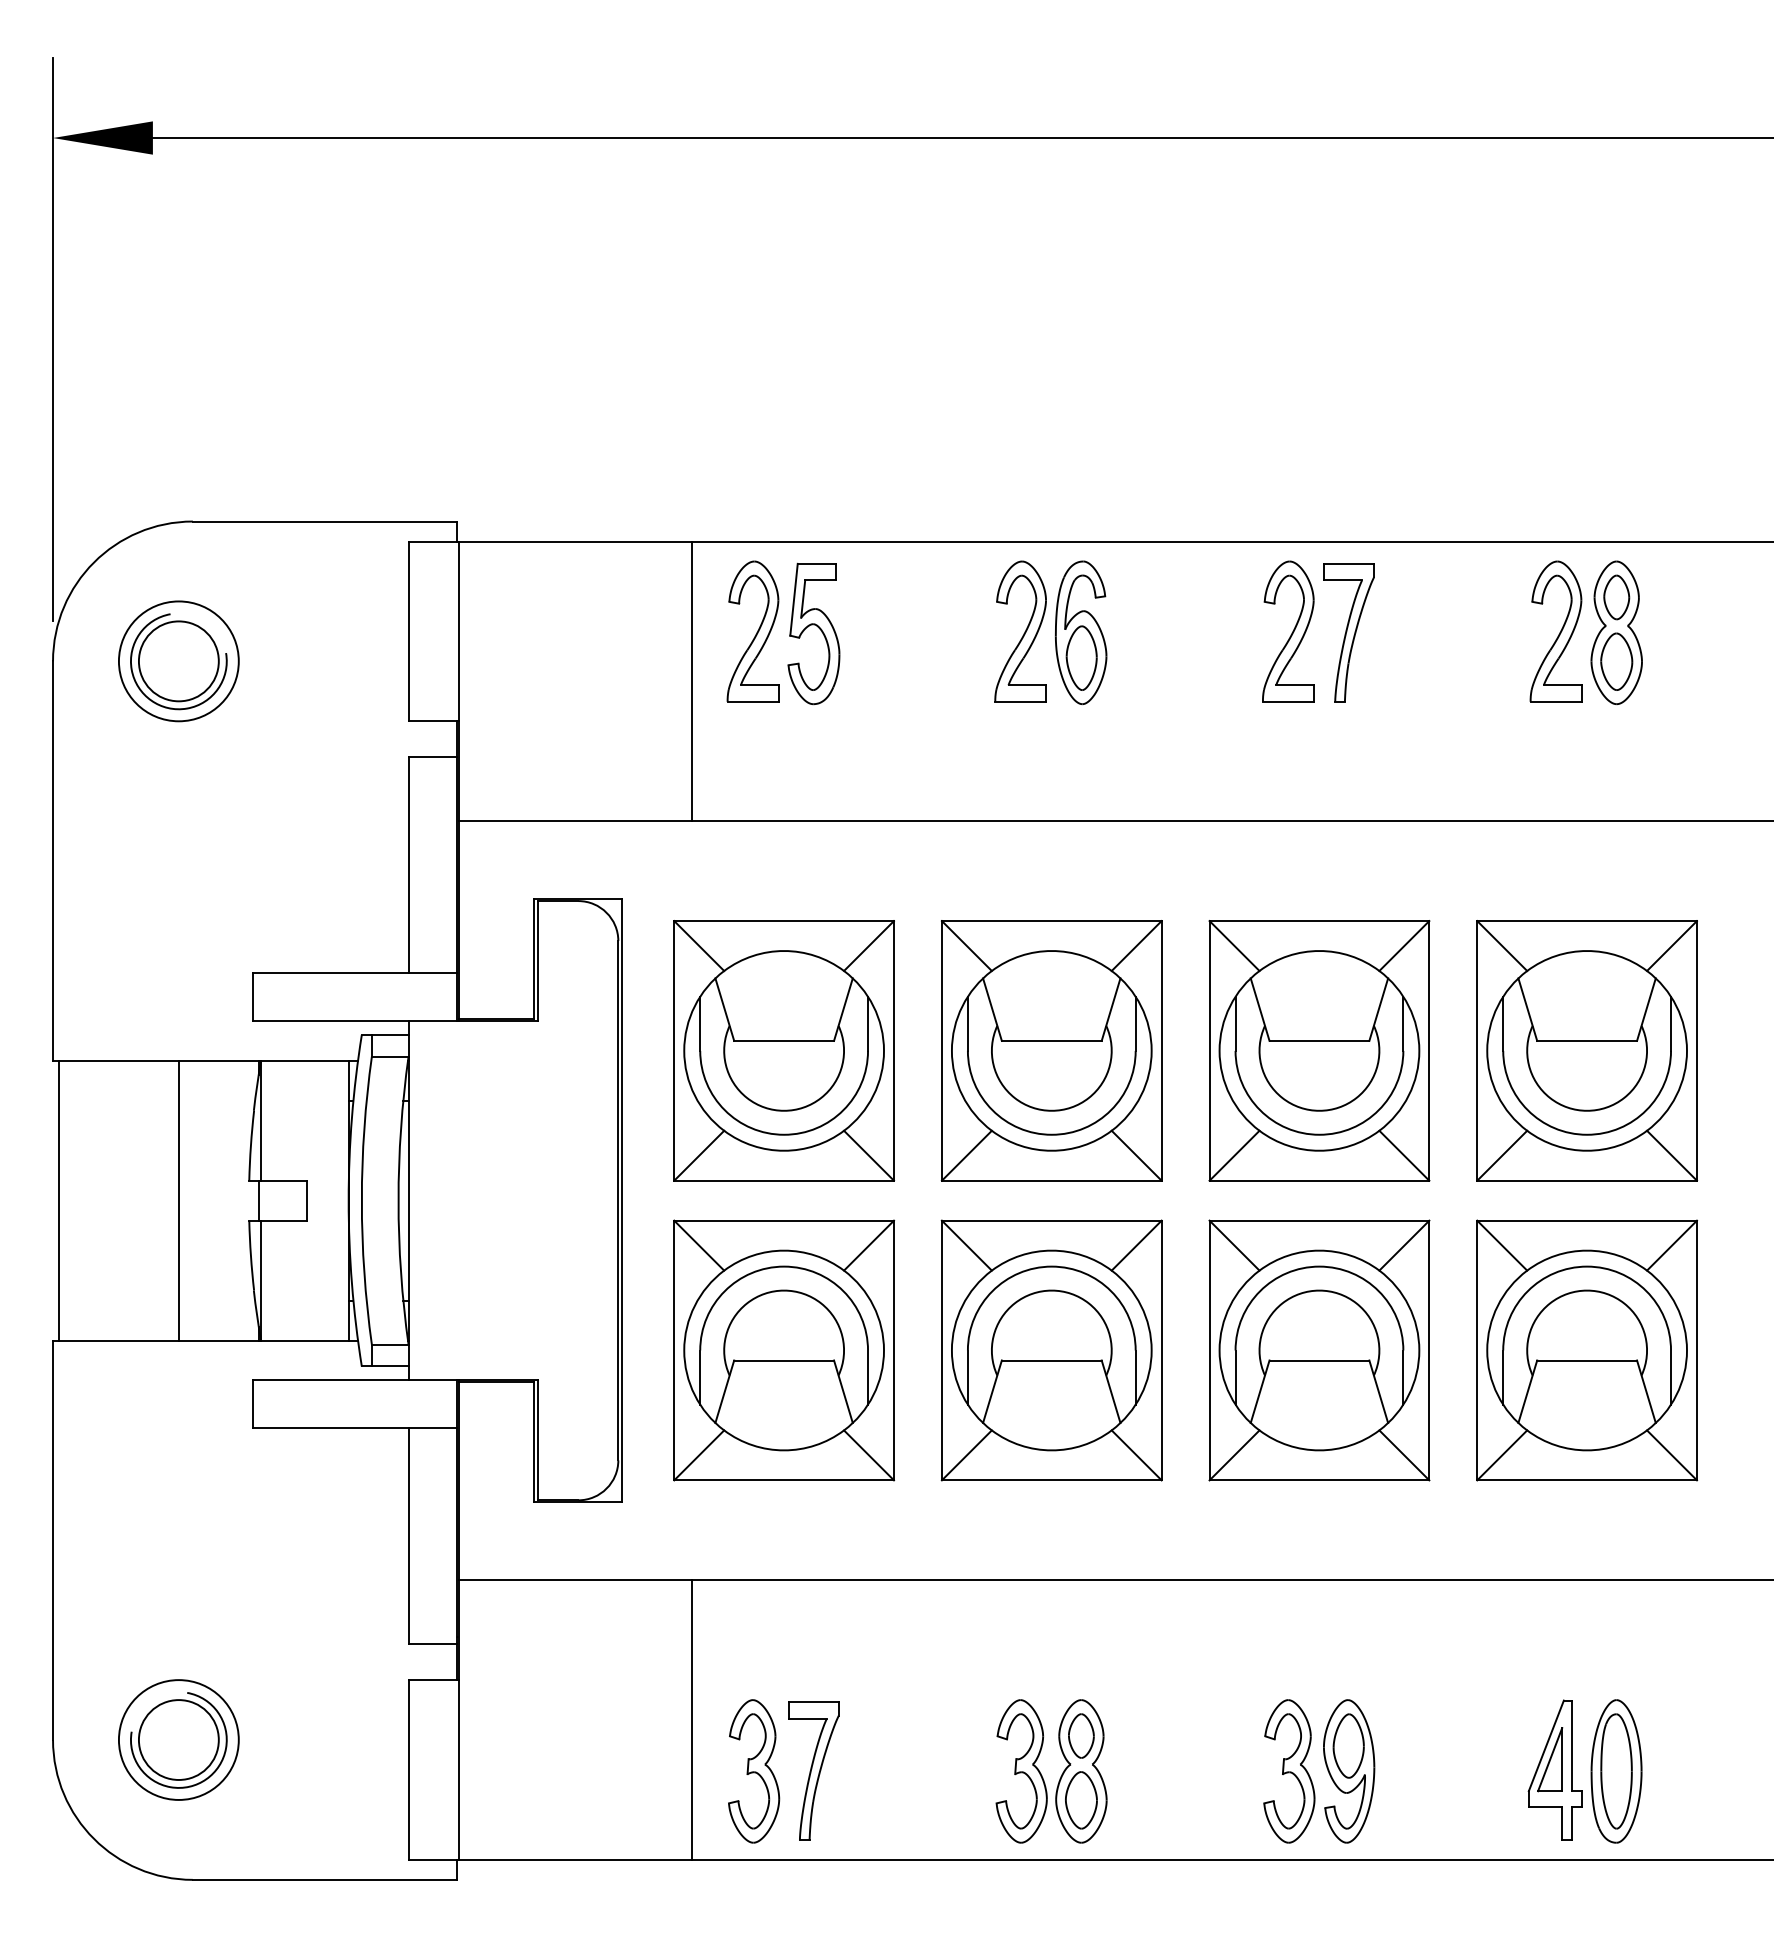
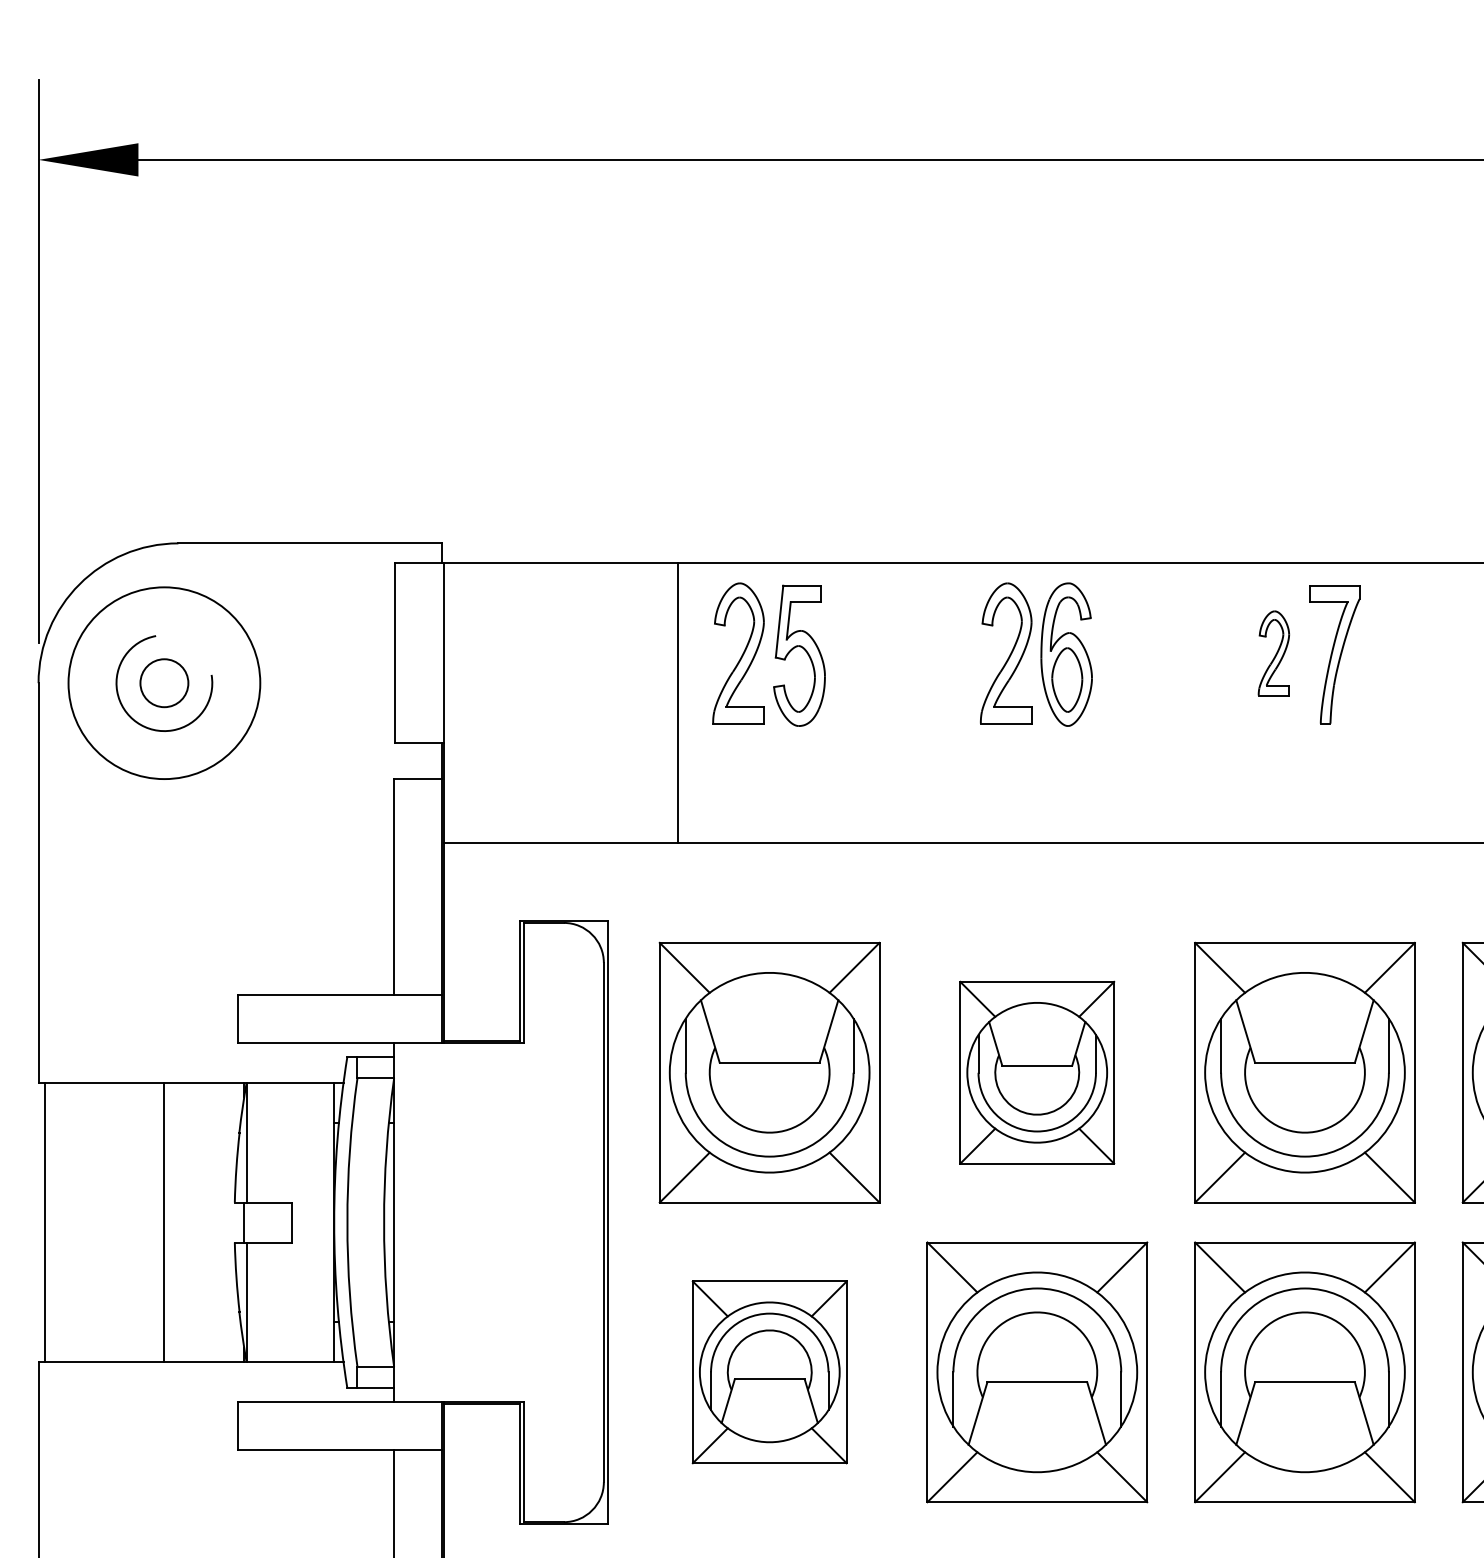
part: (1288, 631) -> (1274, 653), size x0.6
circle: (178, 661) -> (164, 683), size x0.6
circle: (178, 661) -> (164, 683), size x1.6
part: (1051, 1050) -> (1037, 1072), size x0.7
part: (784, 1350) -> (770, 1372), size x0.7

